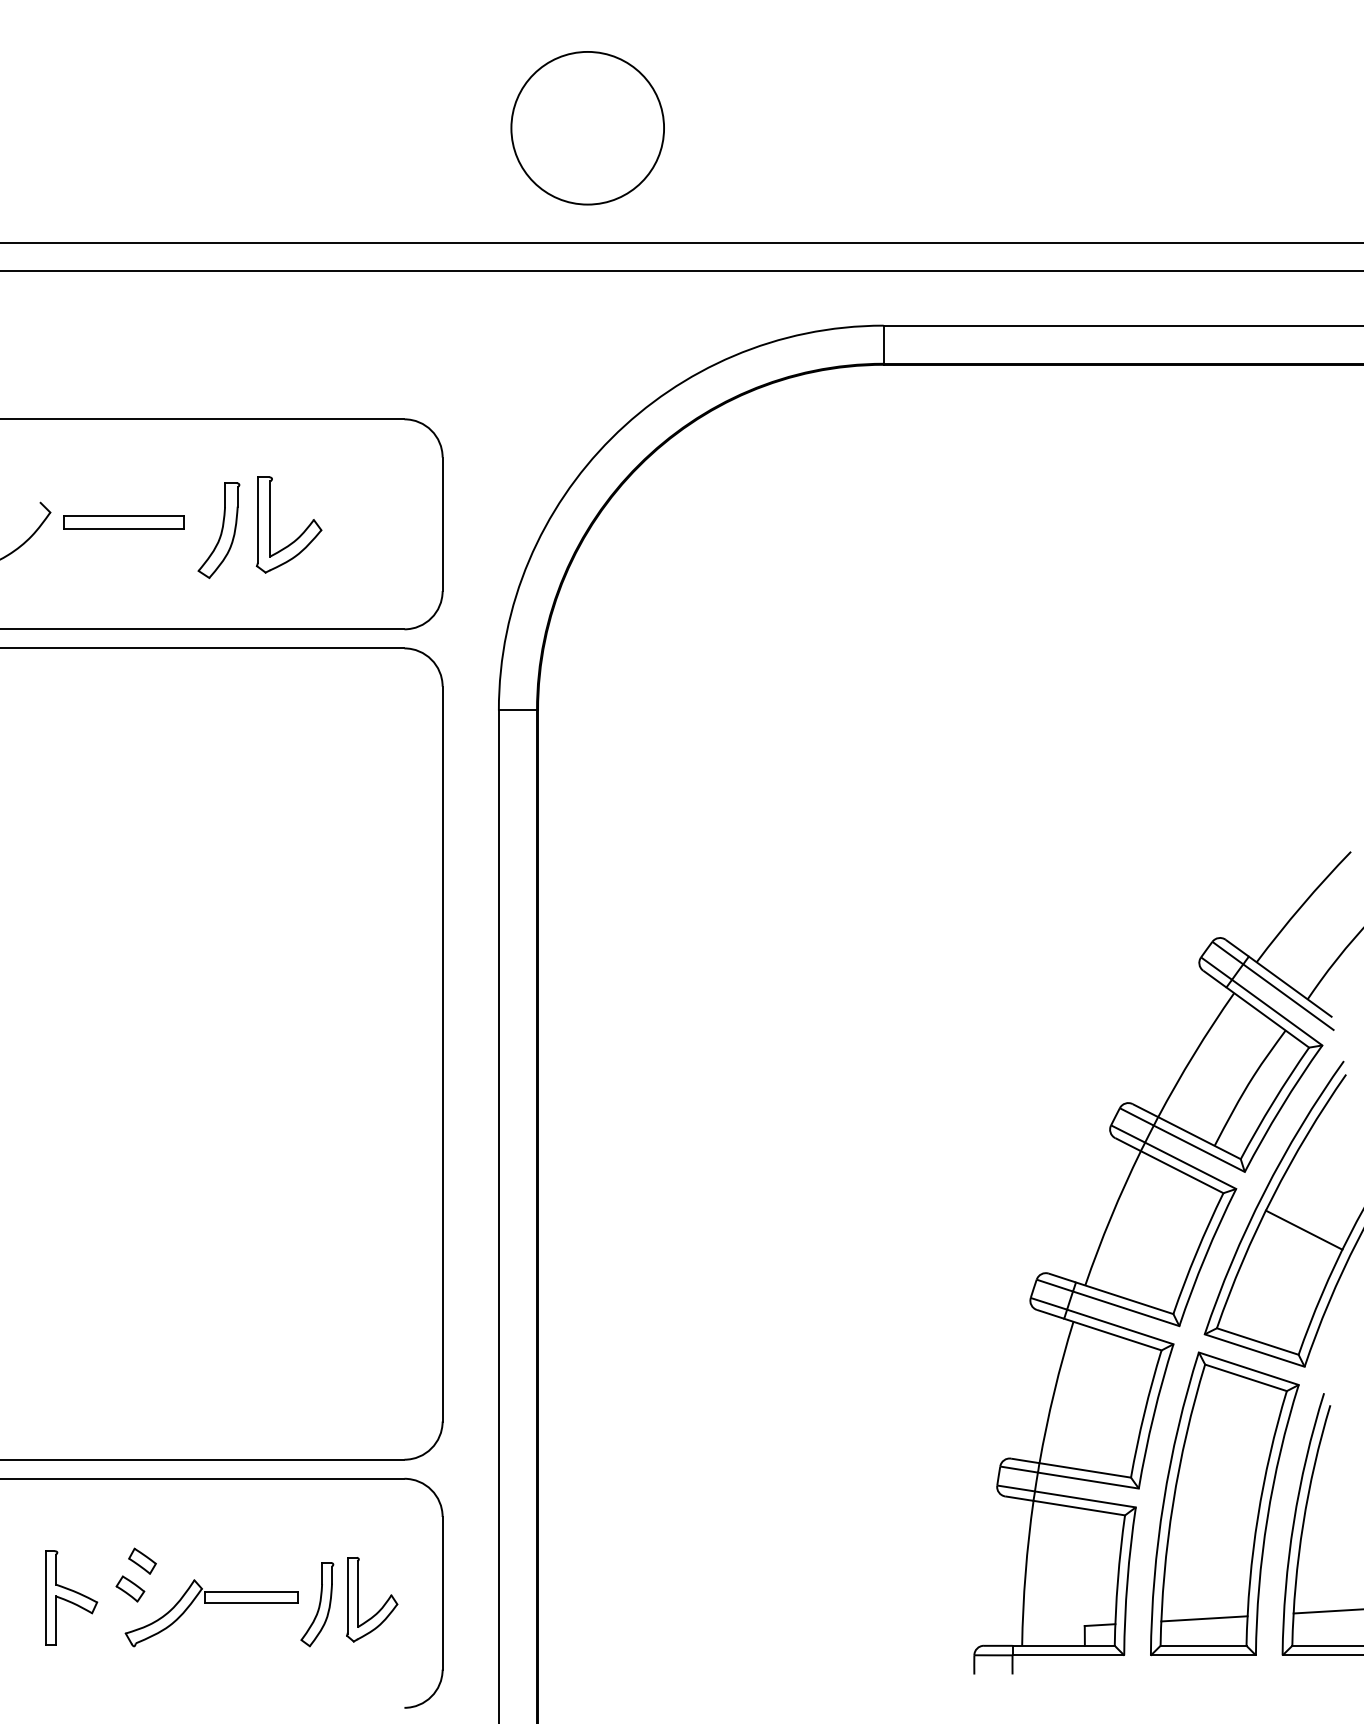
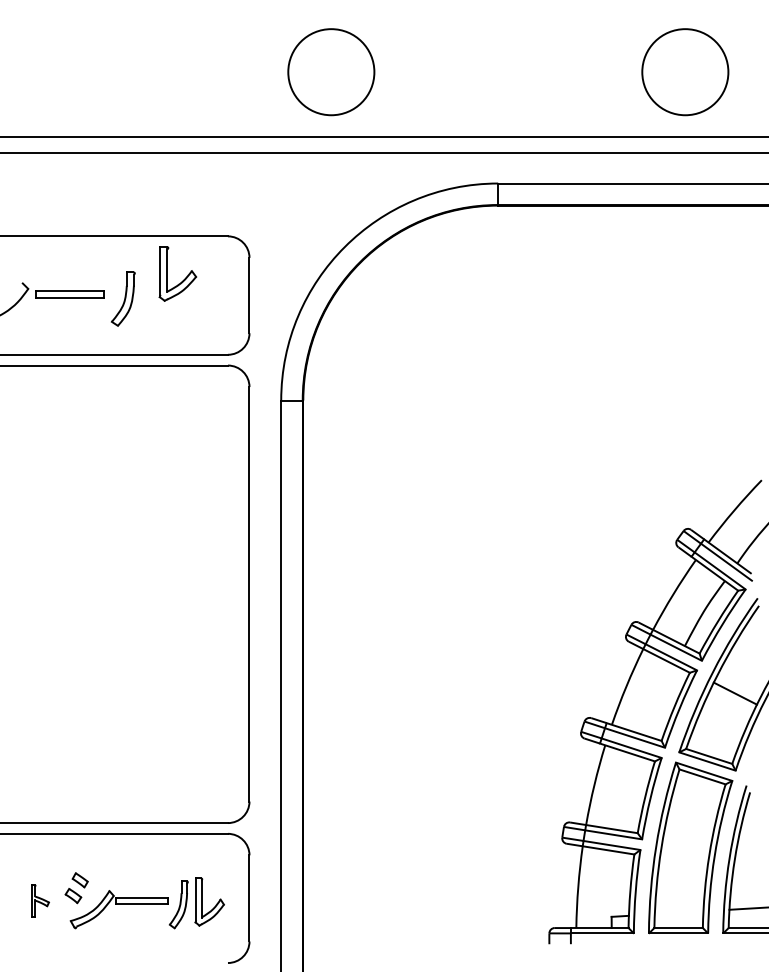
circle: (1215, 128) -> (685, 72), added
part: (298, 534) -> (183, 279), moved
part: (72, 1596) -> (40, 900), size x0.6
line: (1203, 1618) -> (678, 912), removed

